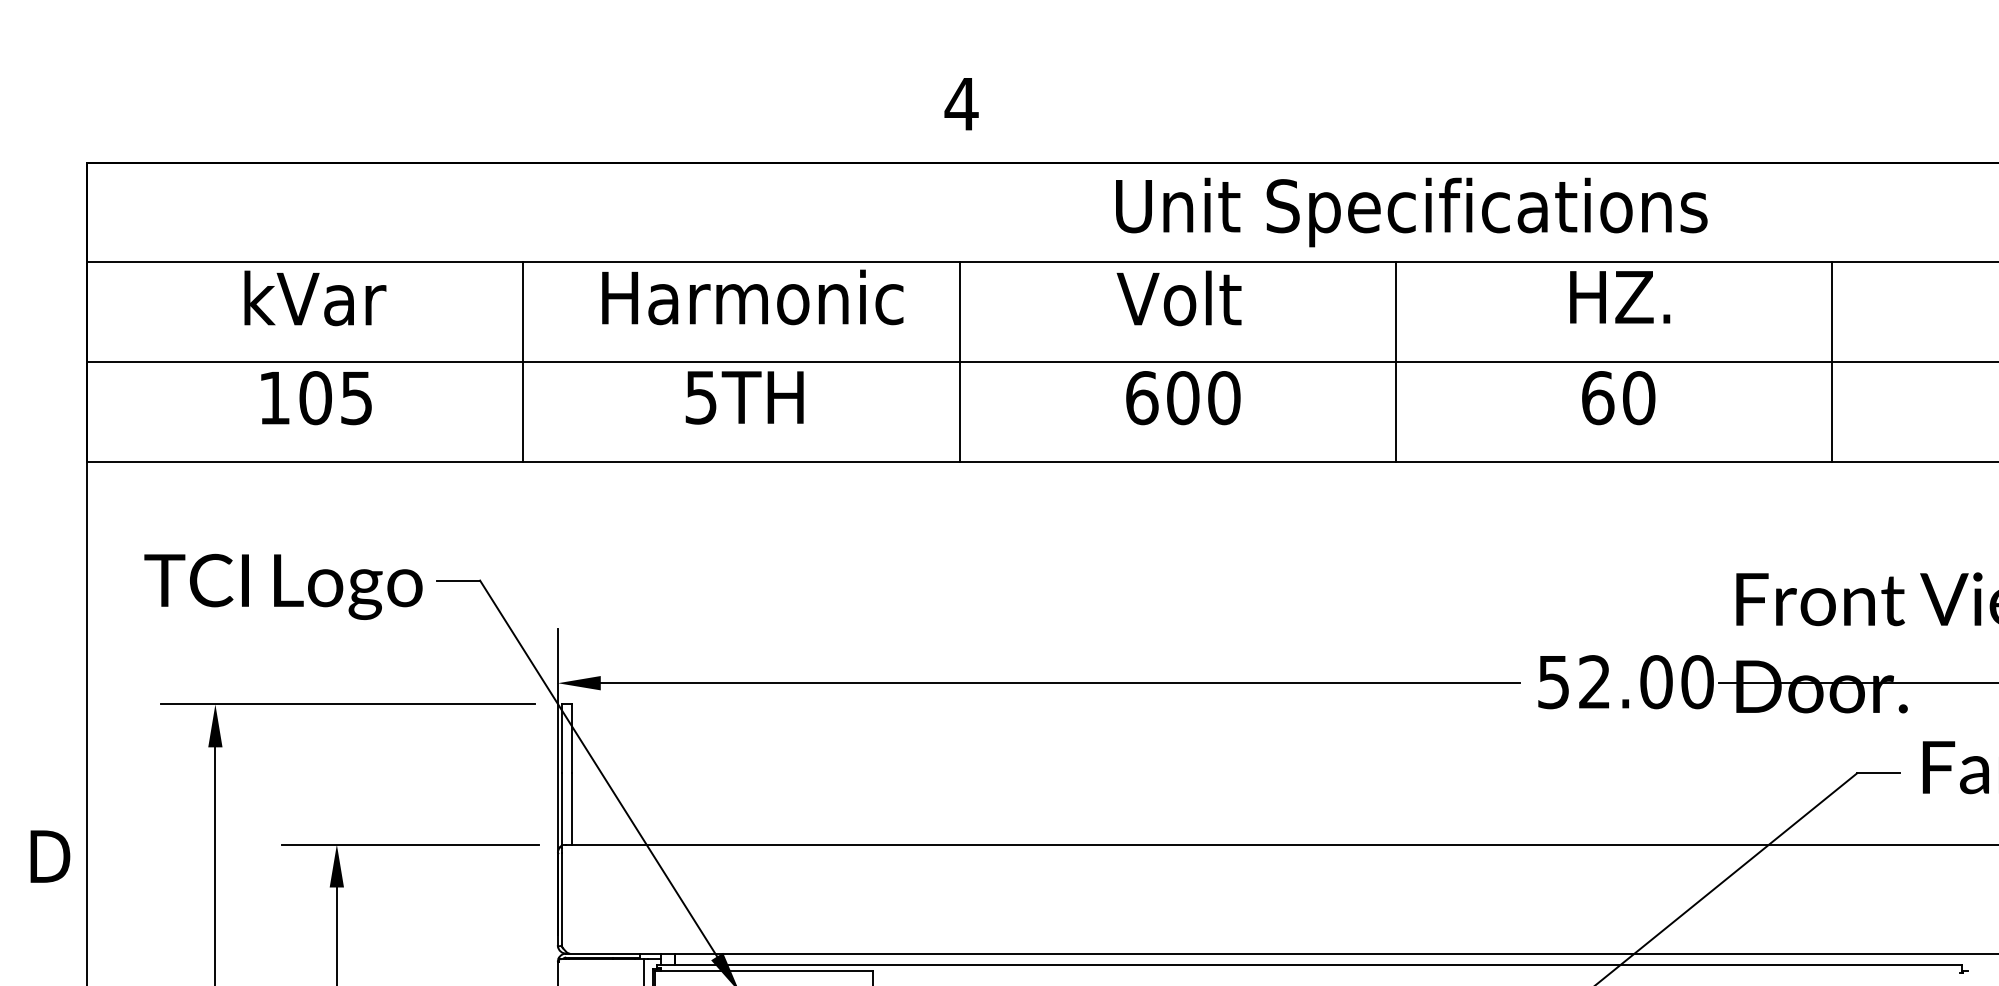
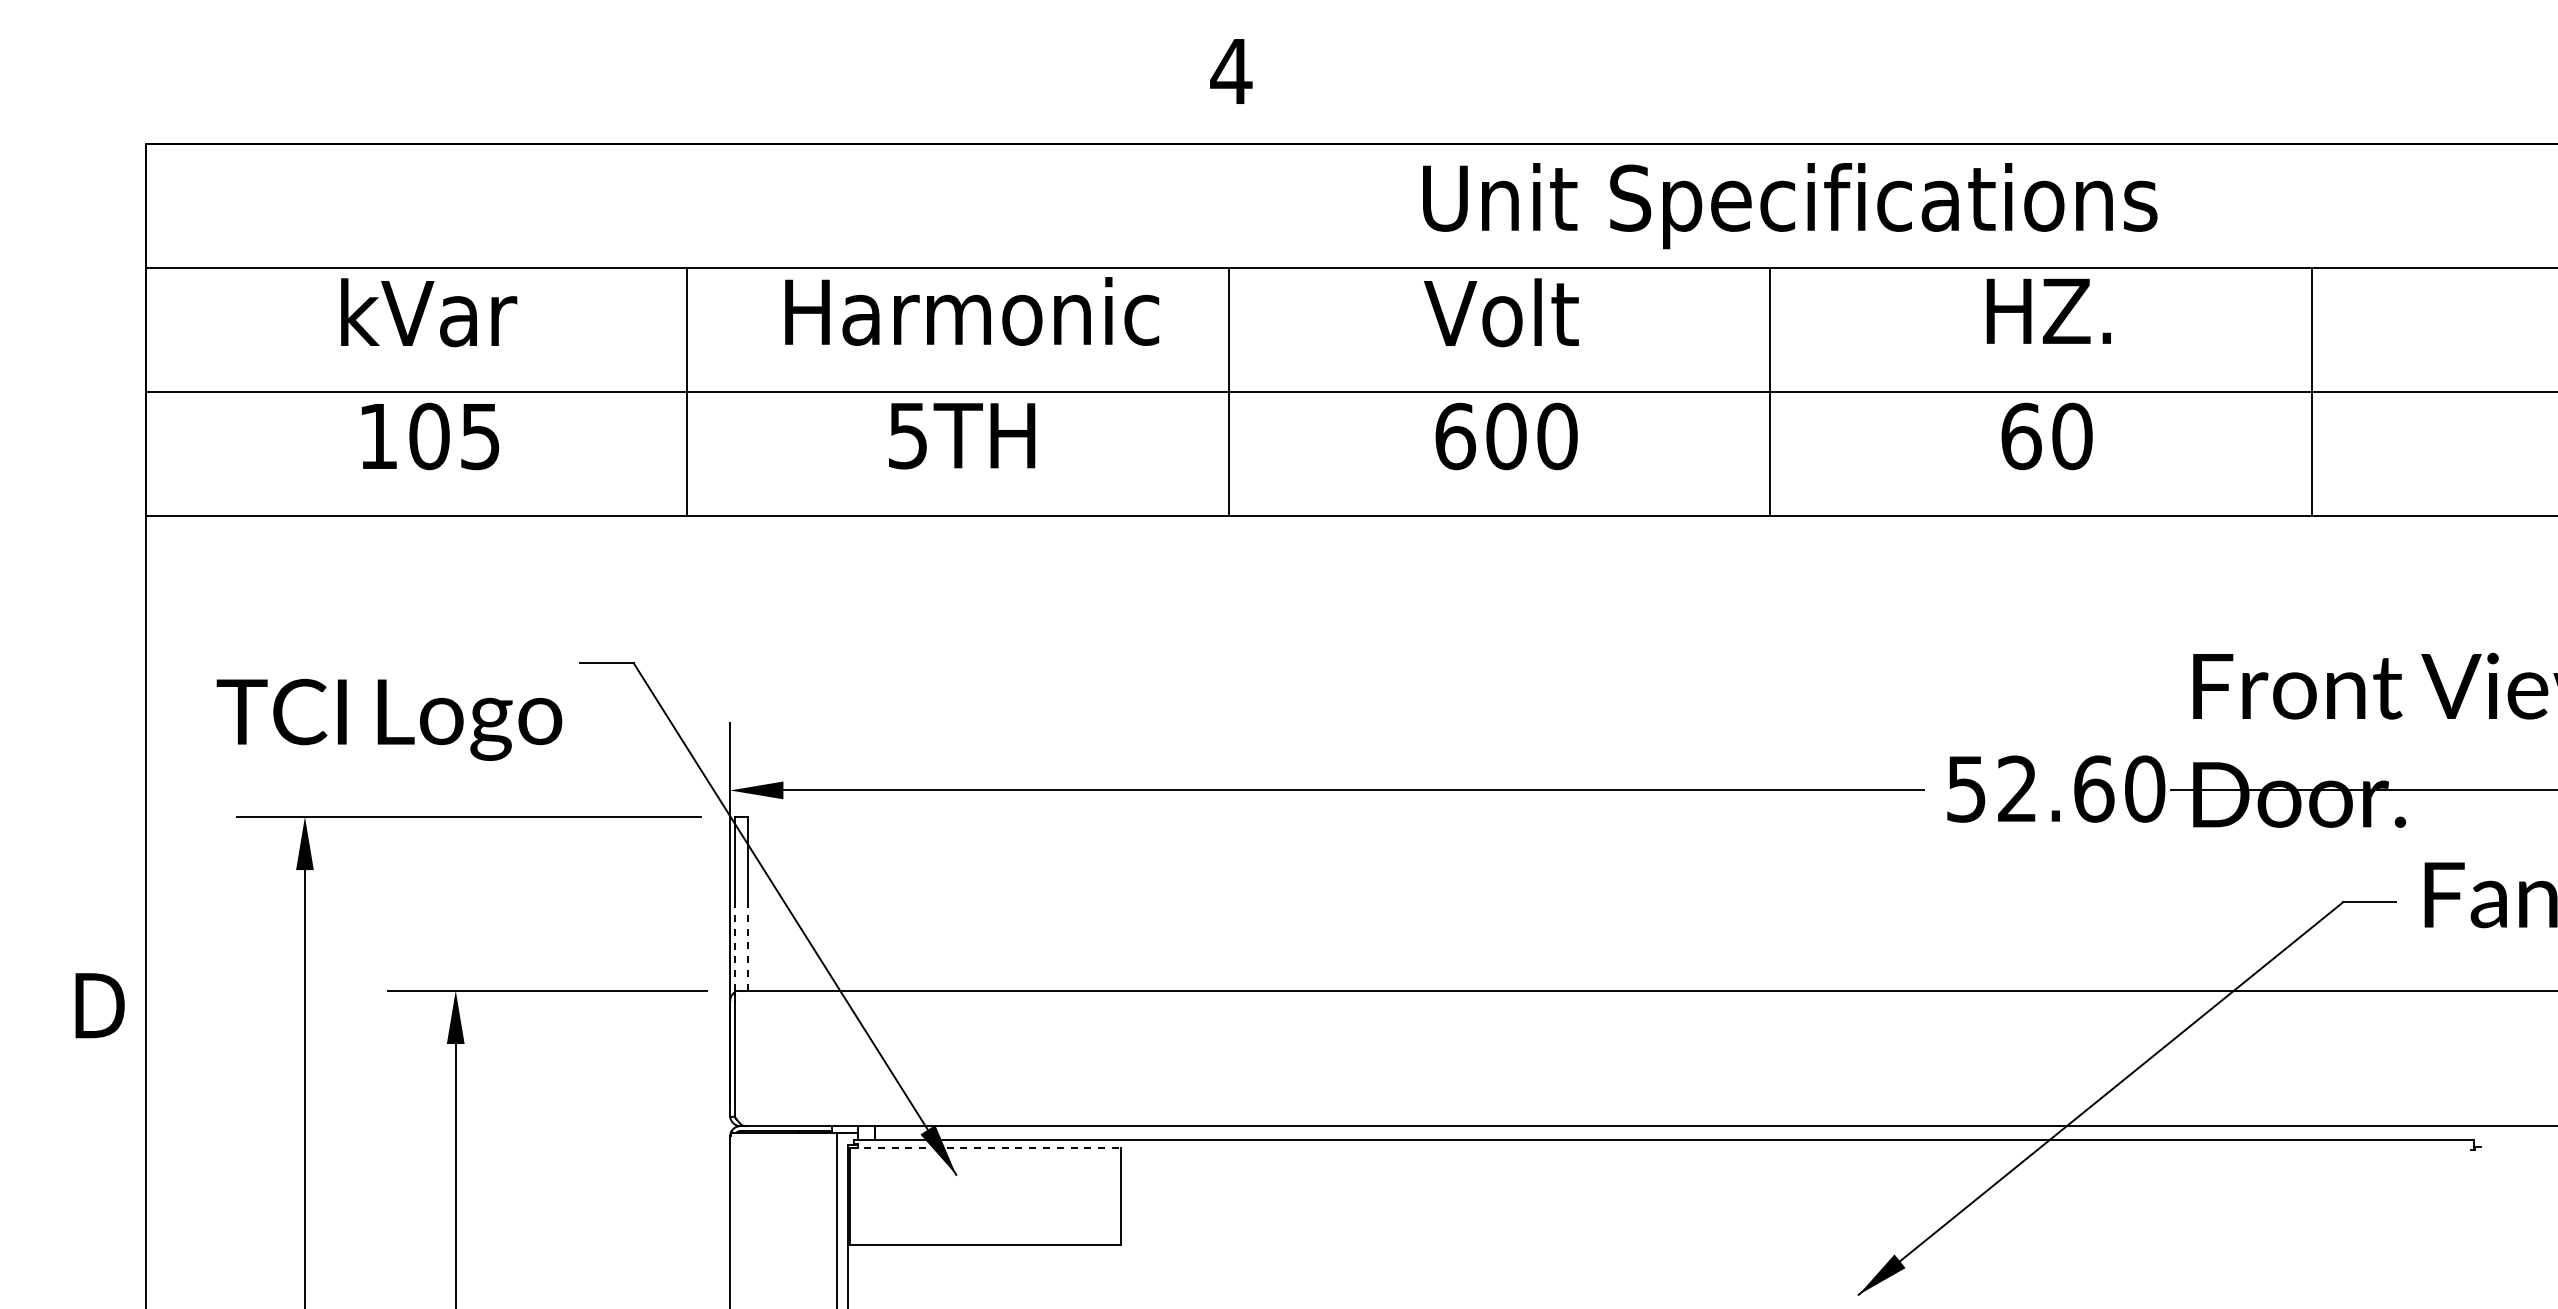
text: (283, 586) -> (389, 719), moved
text: (1656, 681) -> (2094, 788), 52.00 -> 52.60
line: (562, 808) -> (735, 946), solid -> dashed
line: (571, 808) -> (747, 946), solid -> dashed
line: (764, 970) -> (986, 1147), solid -> dashed

